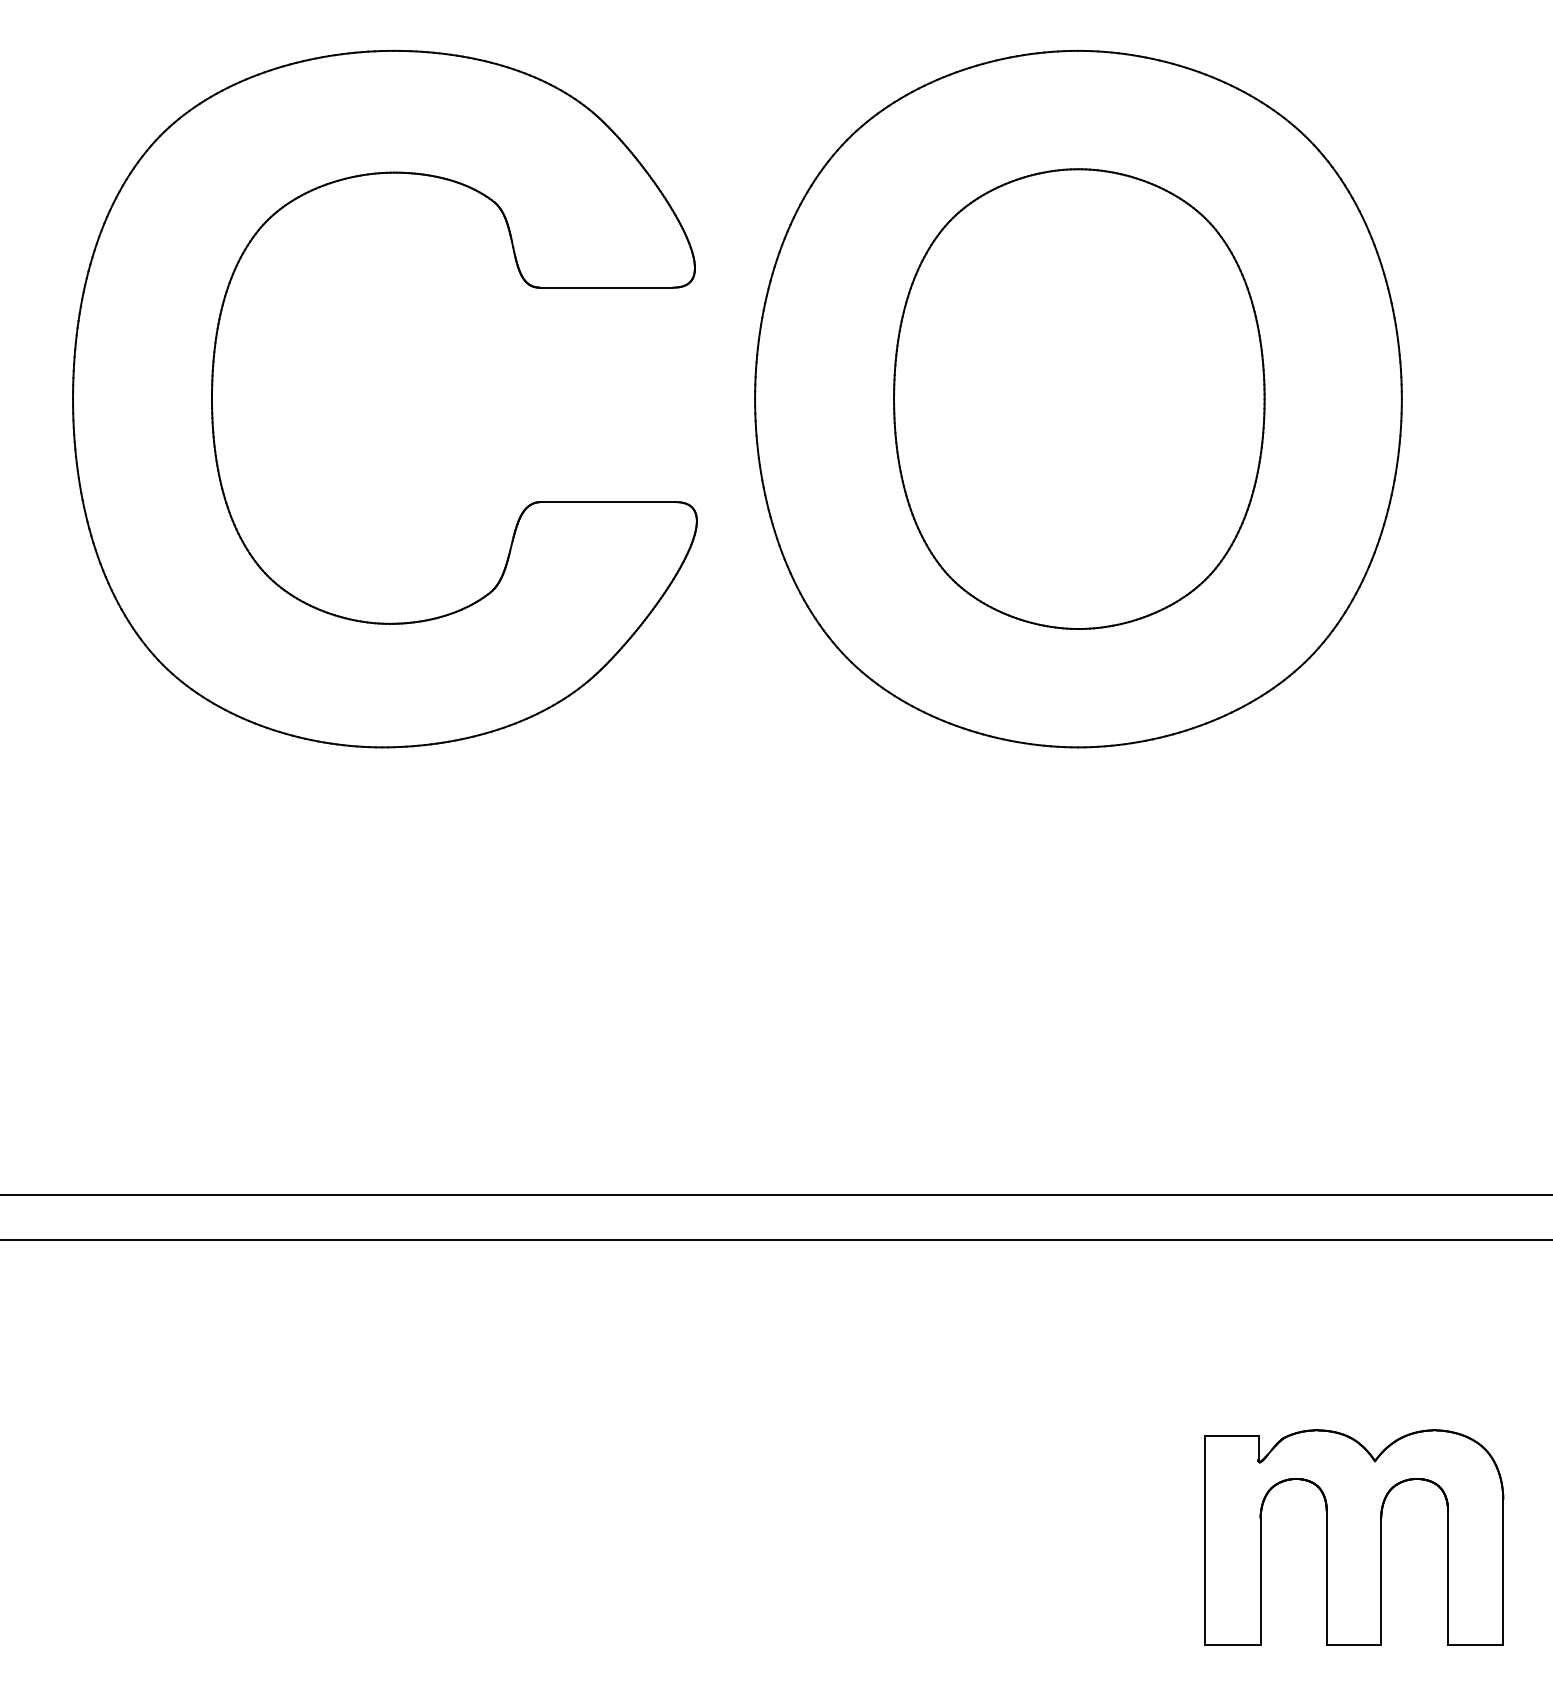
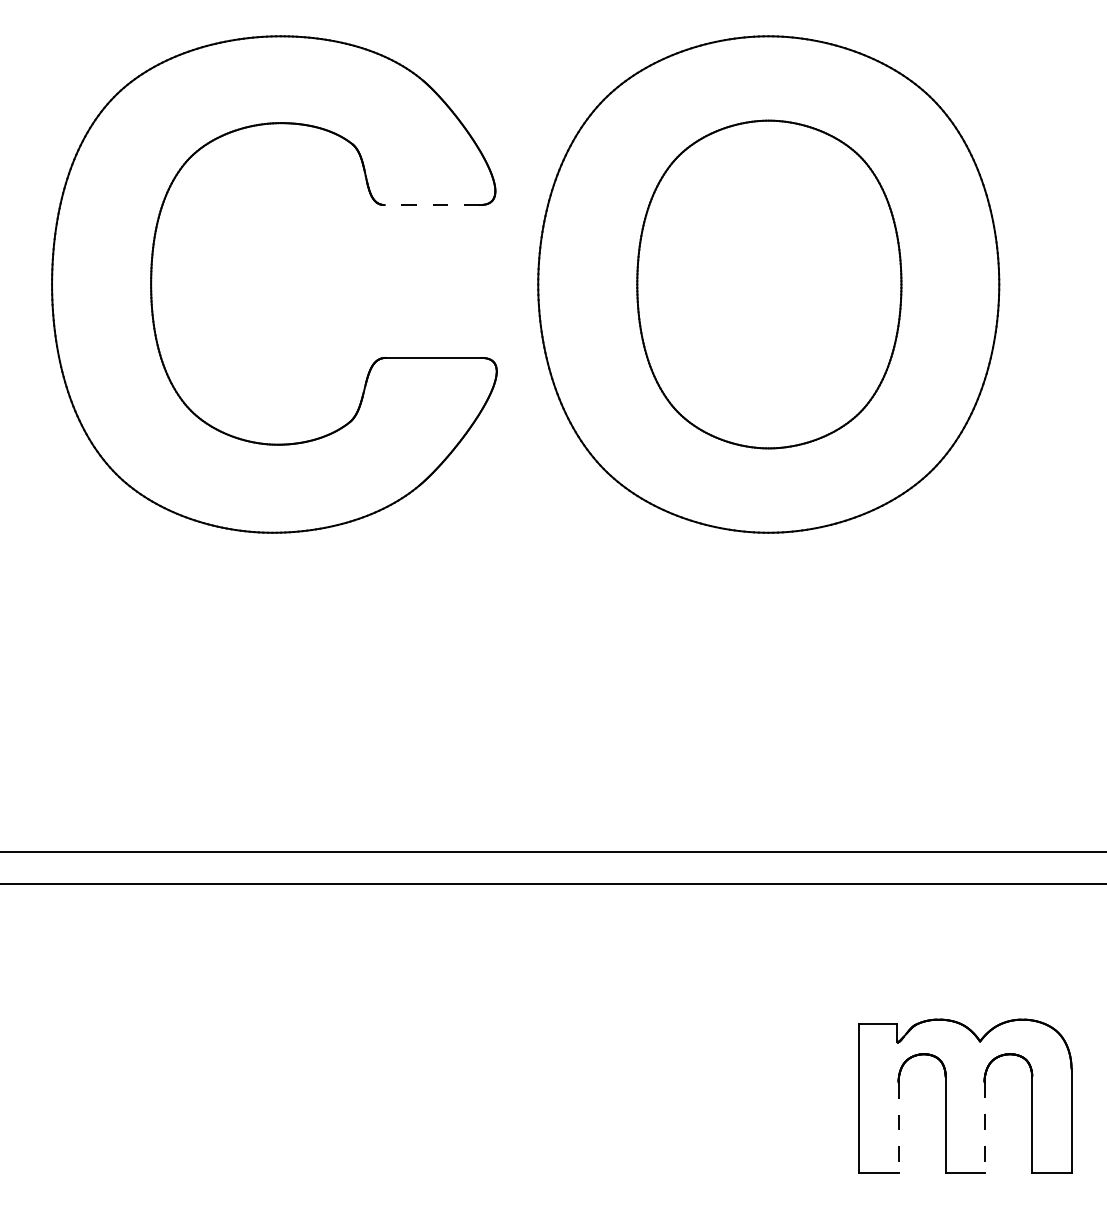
line: (606, 287) -> (432, 204), solid -> dashed
line: (1260, 1582) -> (898, 1128), solid -> dashed
line: (1381, 1582) -> (984, 1128), solid -> dashed

